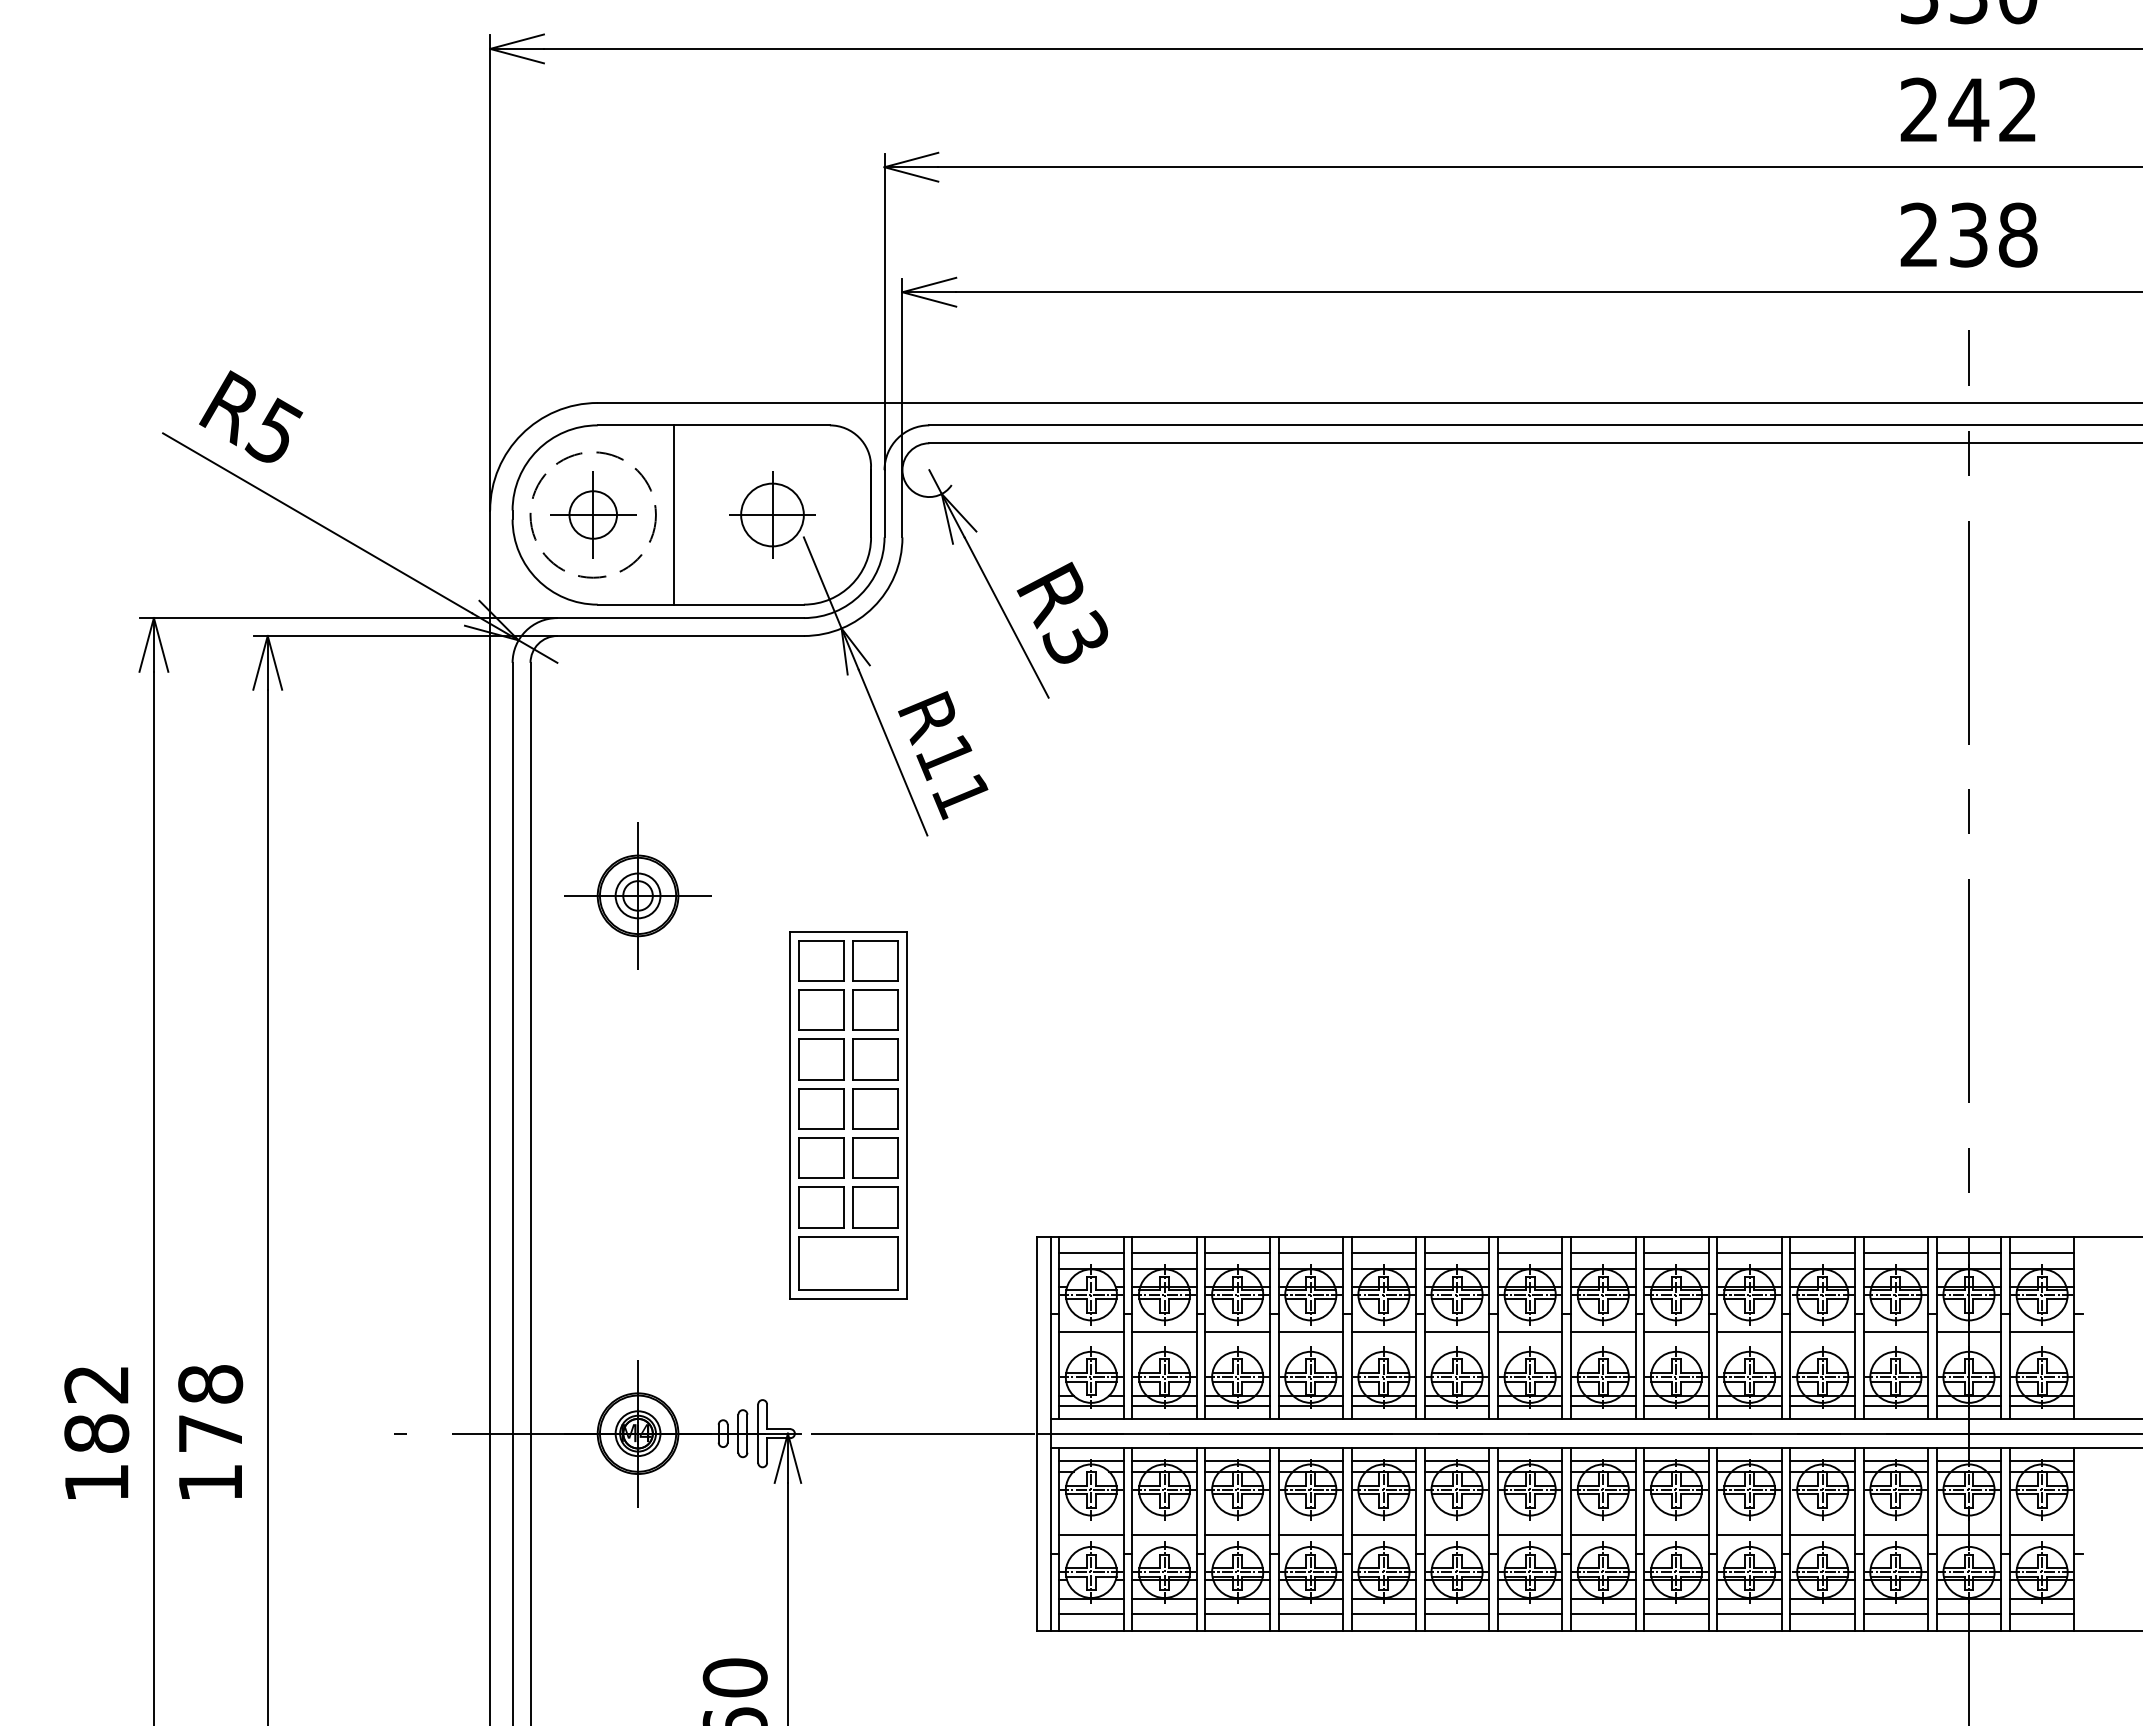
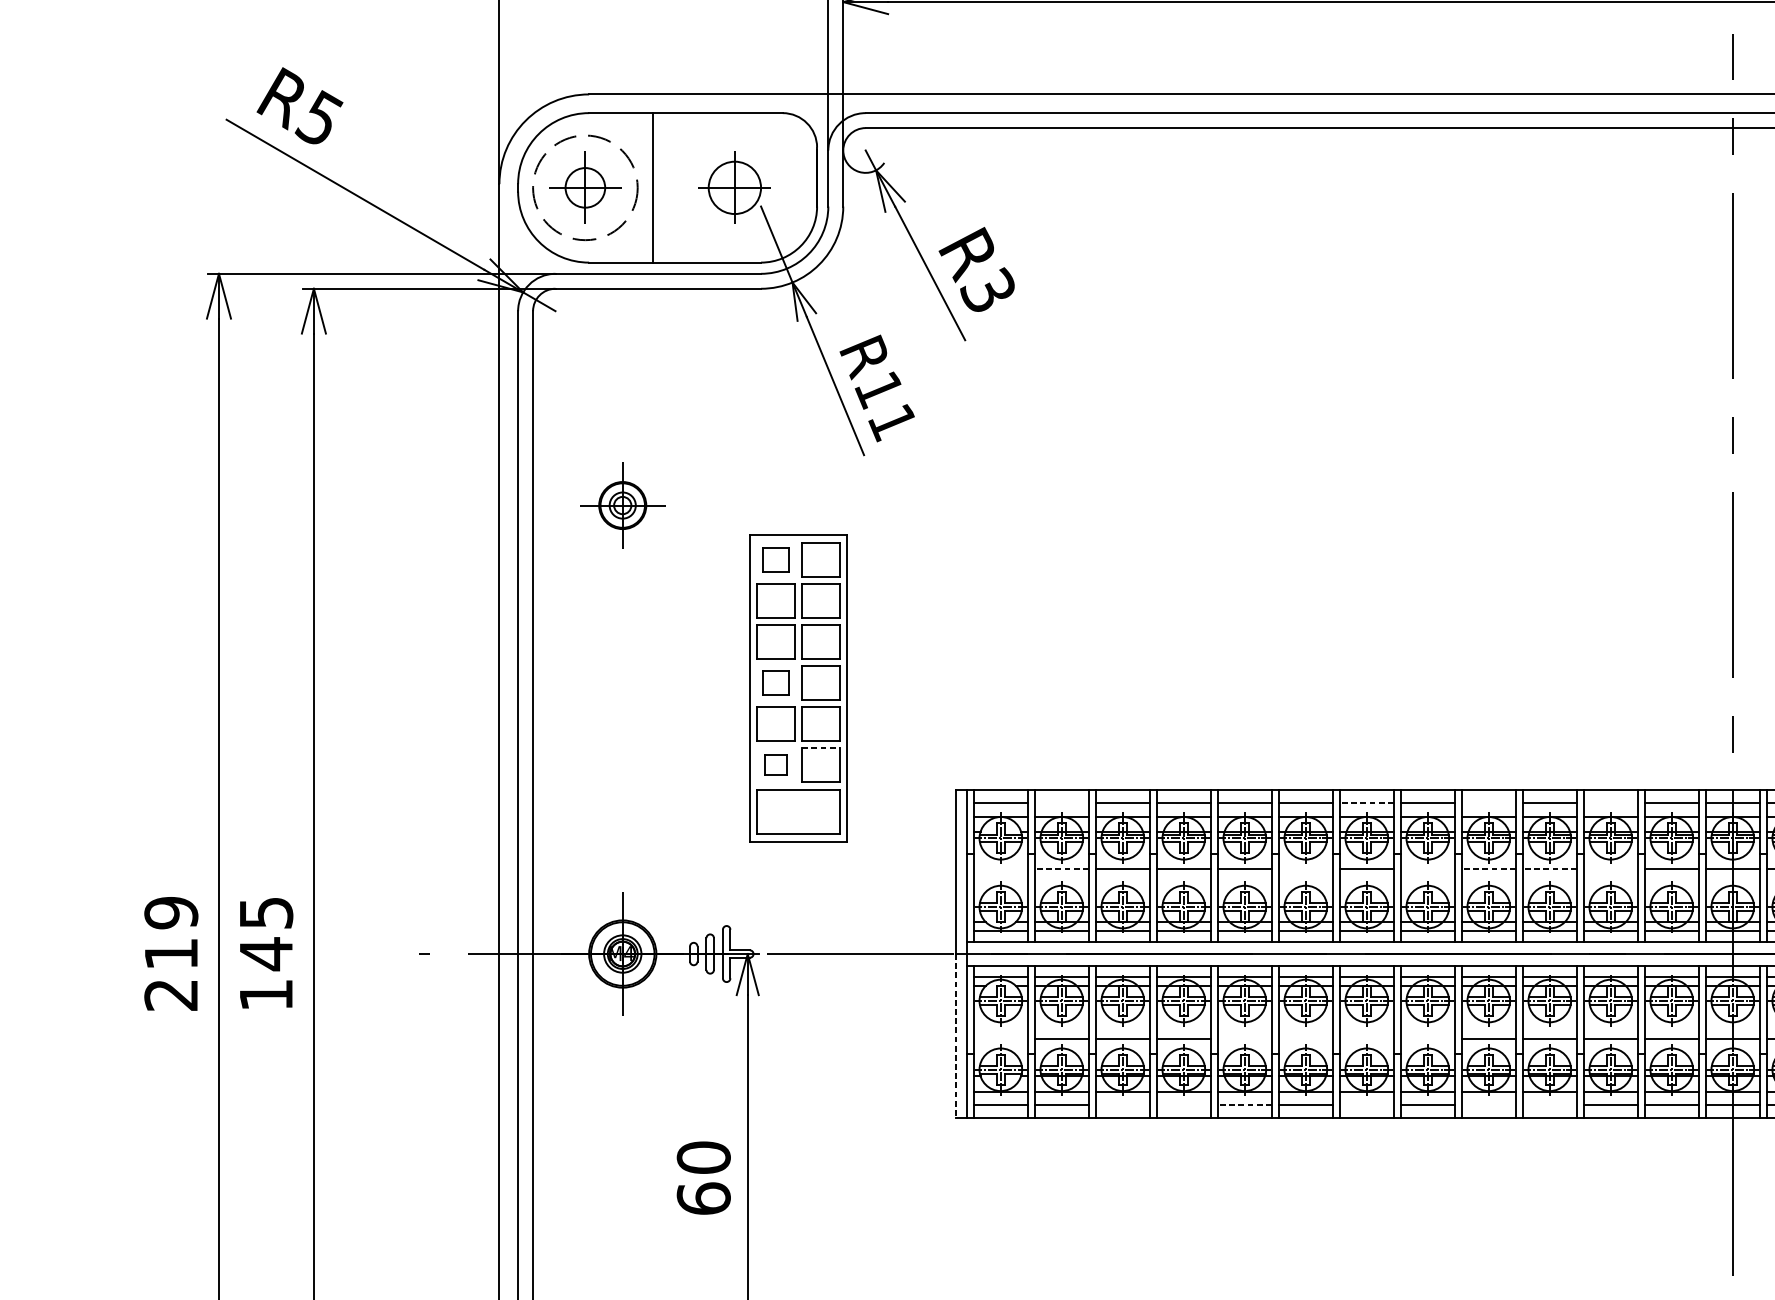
part: (637, 895) -> (622, 505), size x0.7
part: (821, 960) -> (775, 559), size x0.7
part: (821, 1108) -> (775, 682), size x0.7
line: (876, 1187) -> (821, 748), solid -> dashed
part: (821, 1207) -> (775, 765), size x0.6
line: (1164, 1253) -> (1061, 803), removed
line: (1529, 1253) -> (1366, 803), solid -> dashed
line: (1676, 1253) -> (1488, 803), removed
line: (1822, 1253) -> (1610, 803), removed
line: (1091, 1332) -> (1000, 869), removed
line: (1164, 1332) -> (1061, 869), solid -> dashed
line: (1456, 1332) -> (1305, 869), removed
line: (1603, 1332) -> (1427, 869), removed
line: (1675, 1332) -> (1487, 869), solid -> dashed
line: (1749, 1332) -> (1549, 869), solid -> dashed
line: (1822, 1332) -> (1610, 869), removed
text: (210, 1409) -> (266, 933), 178 -> 145
text: (96, 1433) -> (171, 953), 182 -> 219
line: (1037, 1532) -> (955, 1036), solid -> dashed
line: (1091, 1535) -> (1000, 1038), removed
line: (1383, 1535) -> (1244, 1038), removed
line: (1456, 1535) -> (1305, 1038), removed
line: (1529, 1535) -> (1366, 1038), removed
line: (1603, 1535) -> (1427, 1038), removed
line: (1237, 1614) -> (1122, 1104), removed
line: (1310, 1614) -> (1183, 1104), removed
line: (1383, 1614) -> (1244, 1104), solid -> dashed
line: (1529, 1614) -> (1366, 1104), removed
line: (1676, 1614) -> (1488, 1104), removed
line: (1749, 1614) -> (1549, 1104), removed

